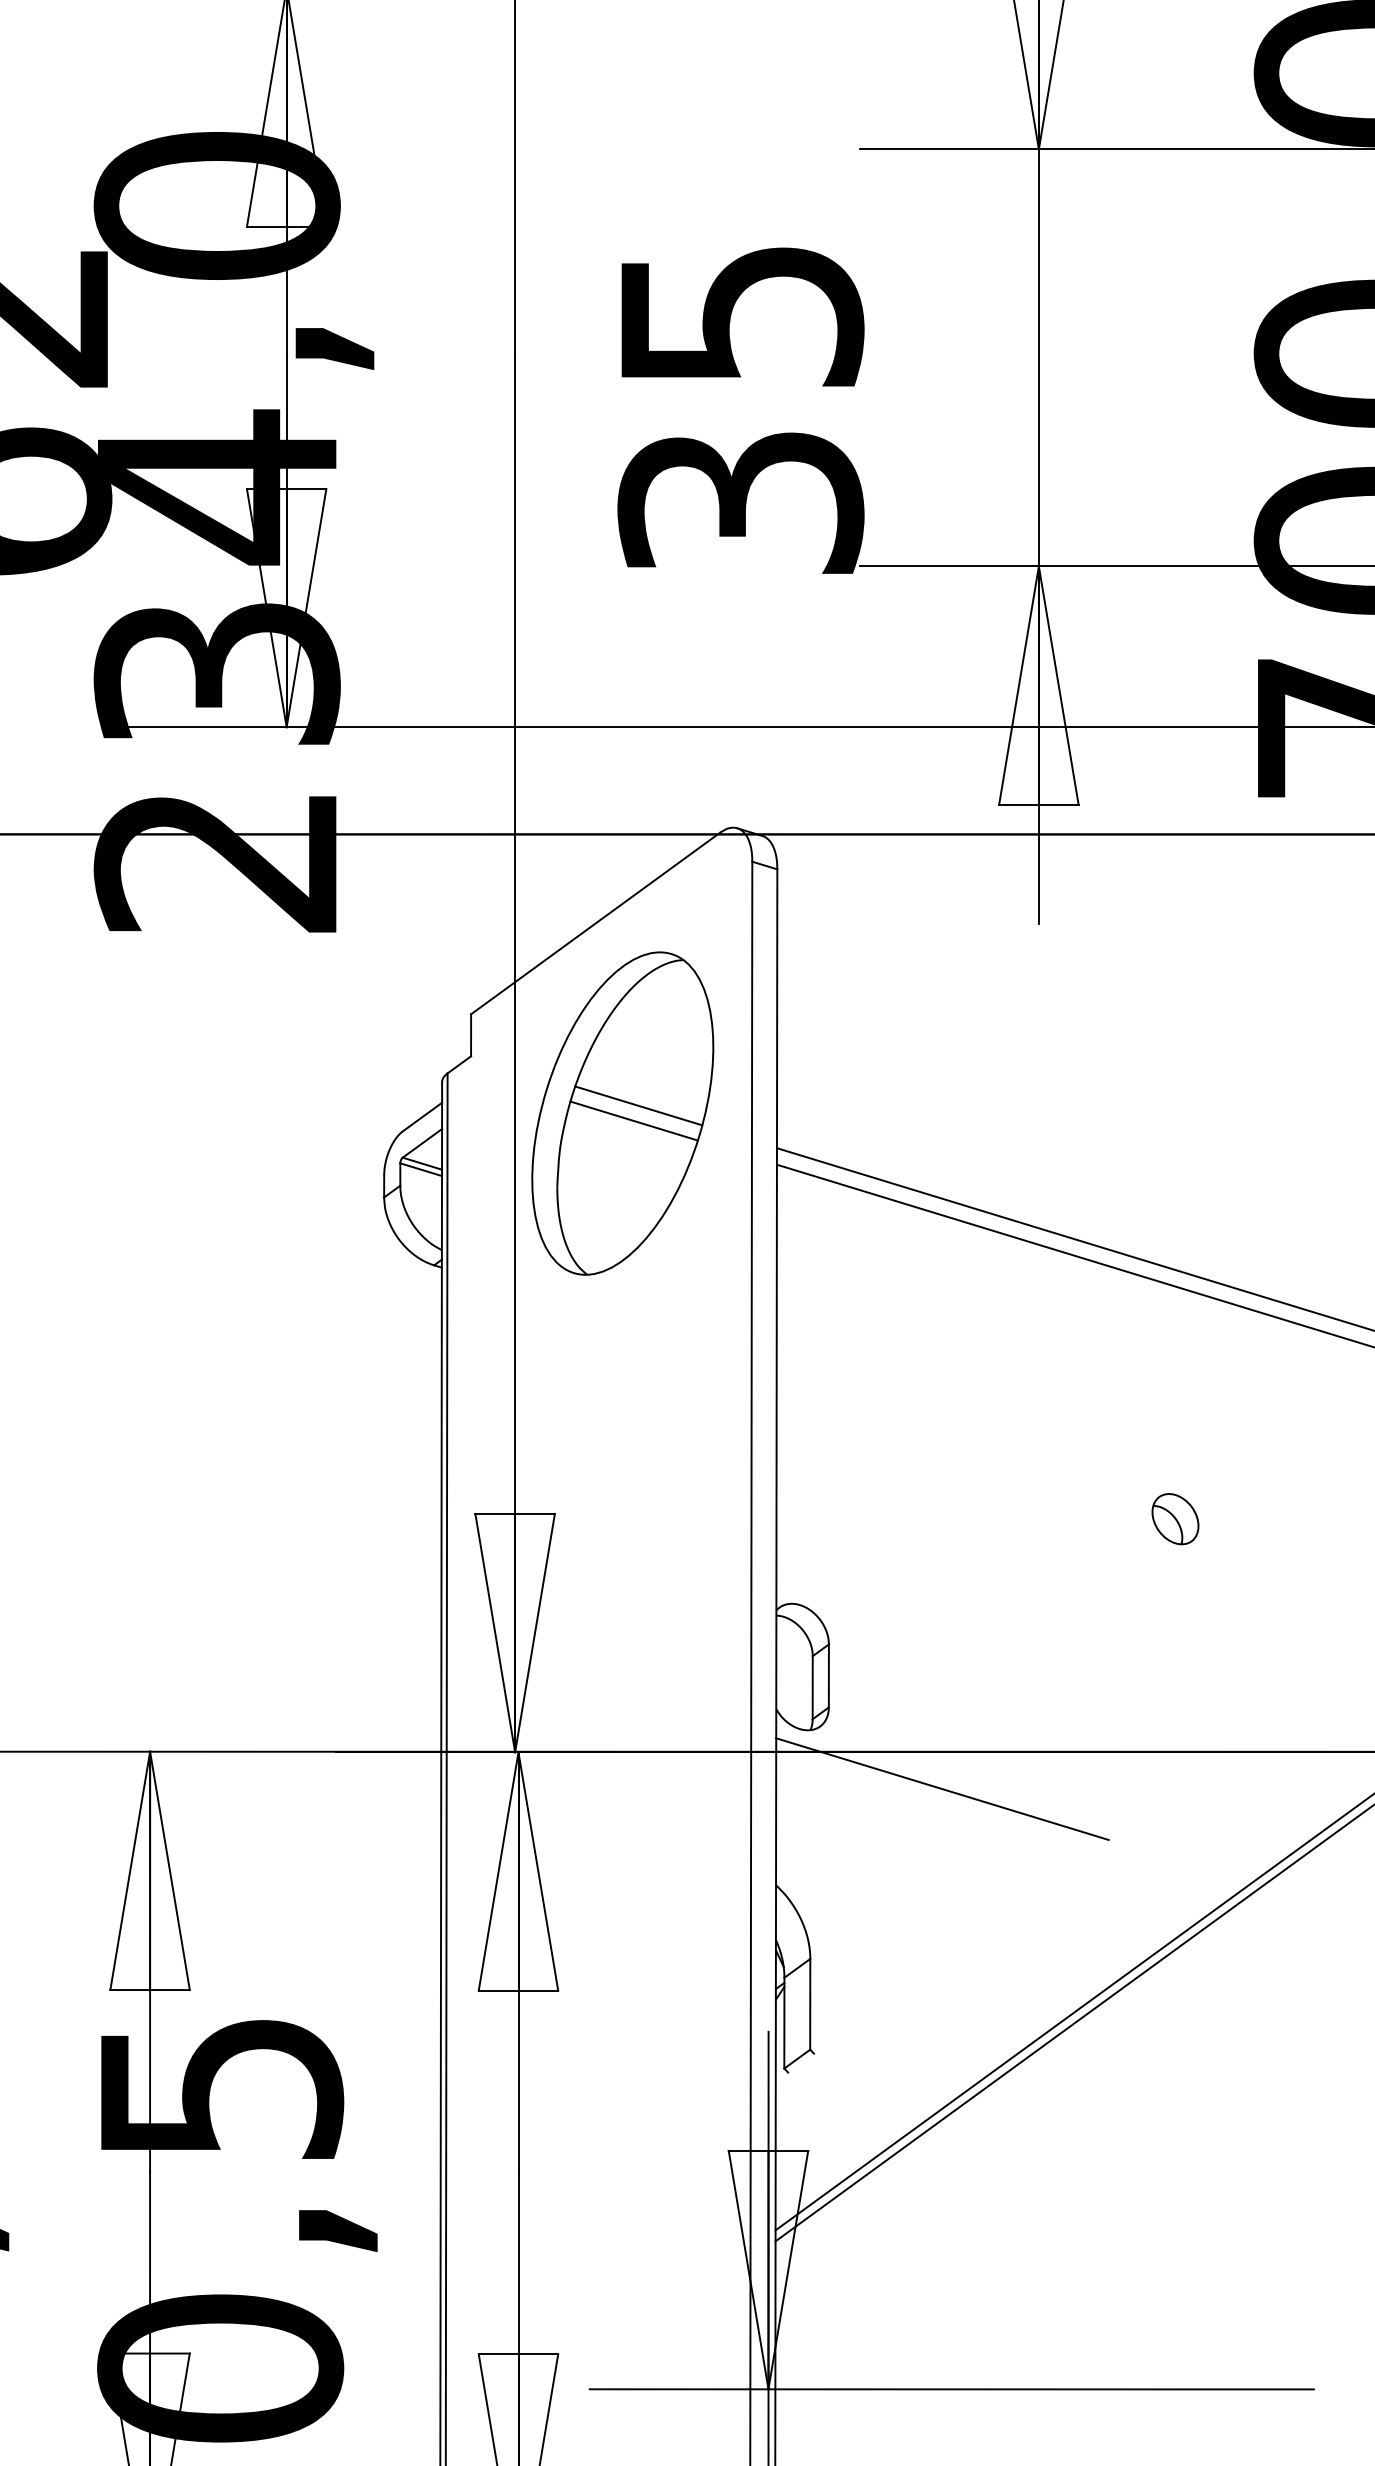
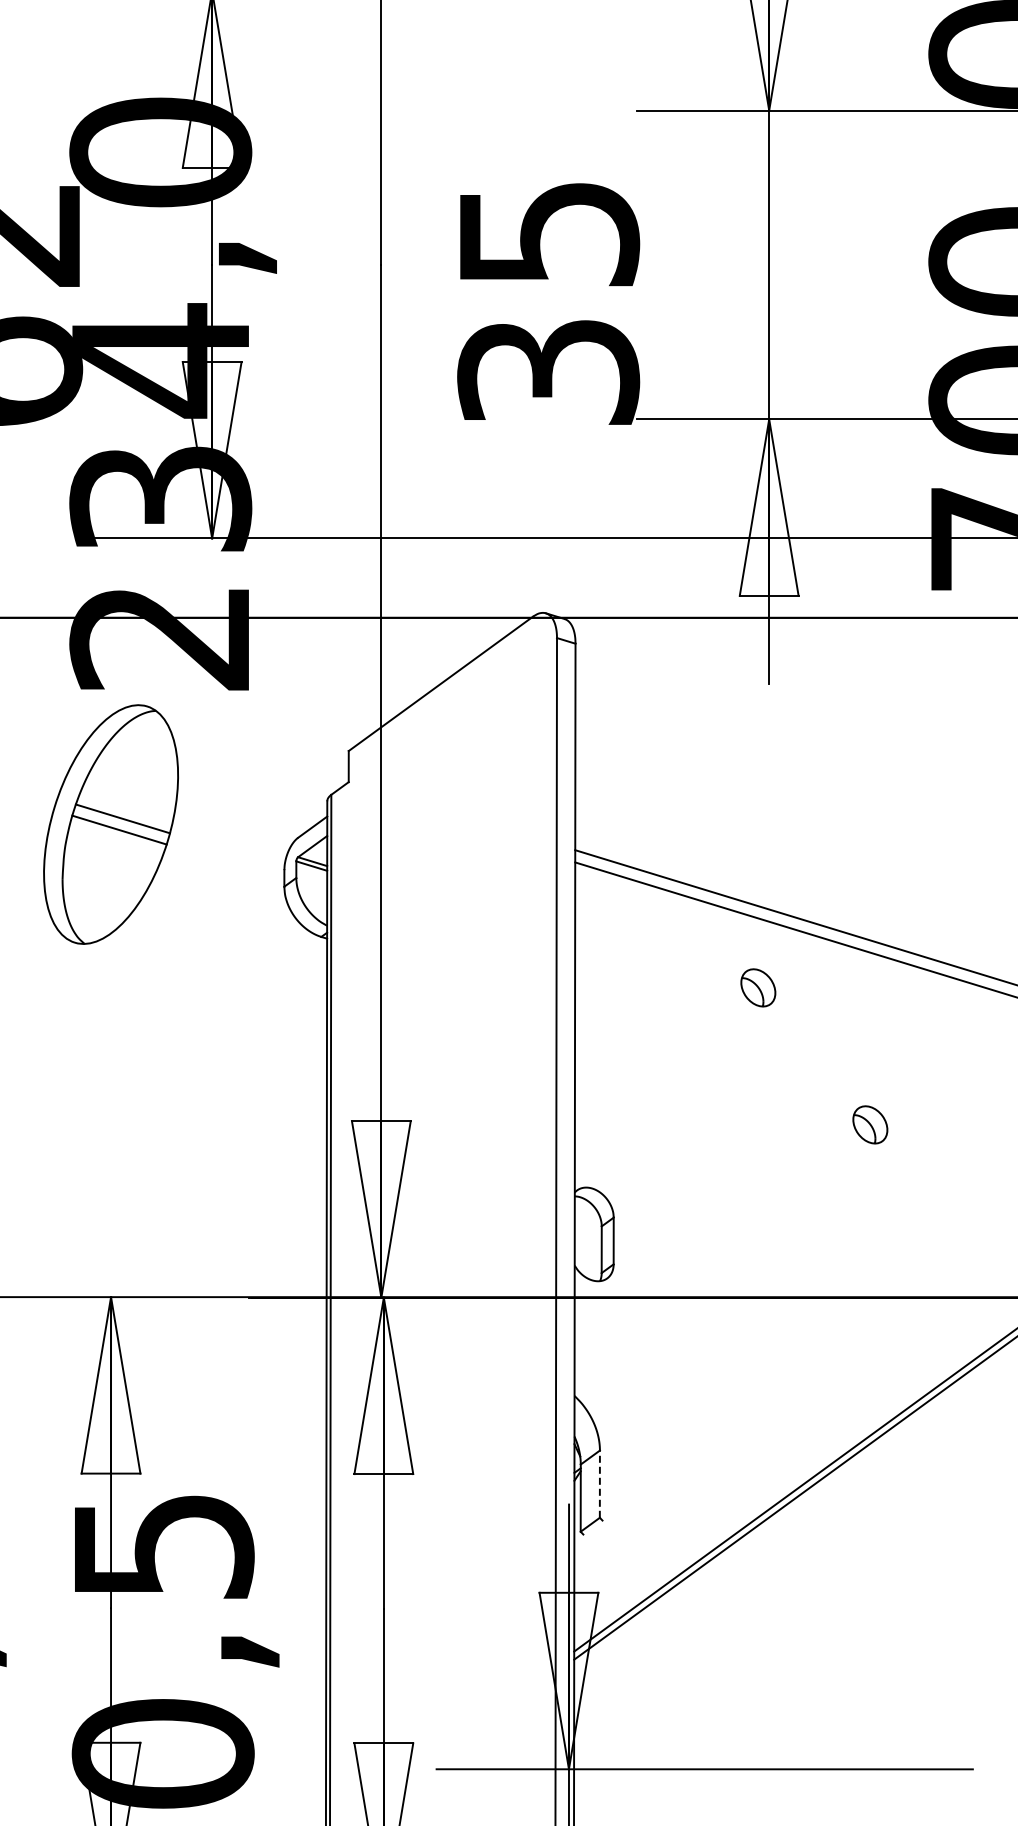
part: (622, 1113) -> (110, 824), moved
part: (1024, 1333) -> (758, 987), added
line: (942, 1788) -> (697, 1324), removed
line: (809, 2004) -> (599, 1484), solid -> dashed

